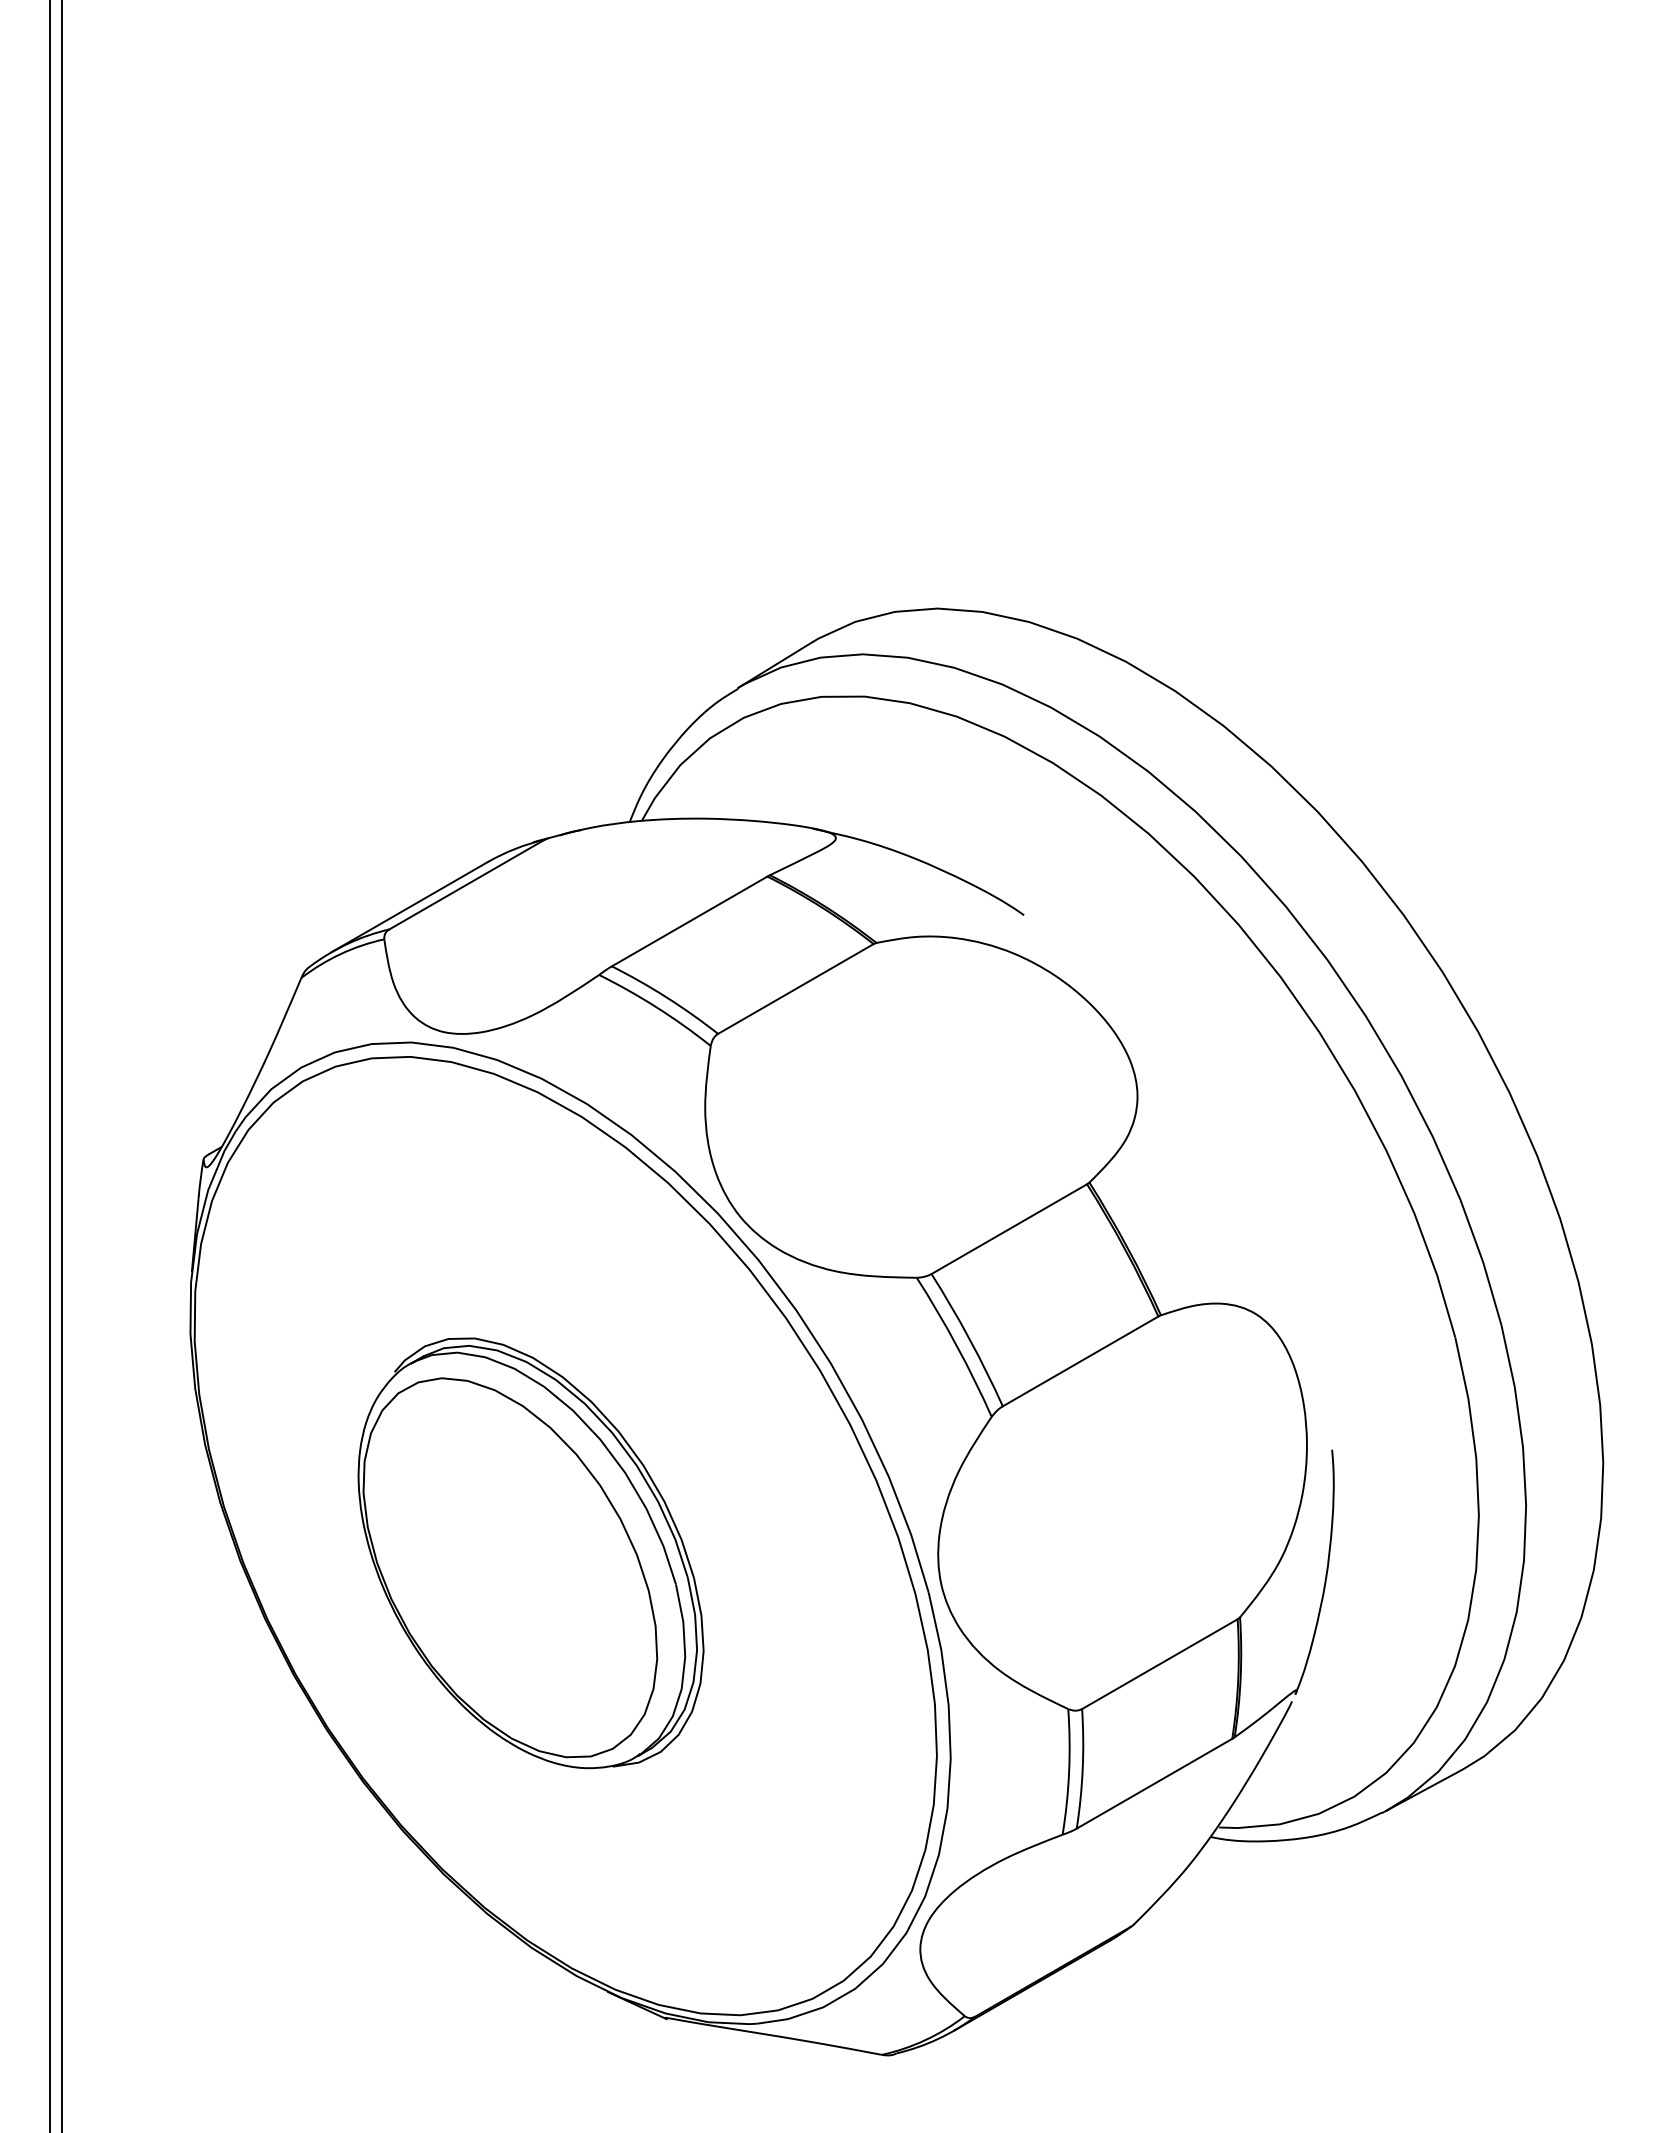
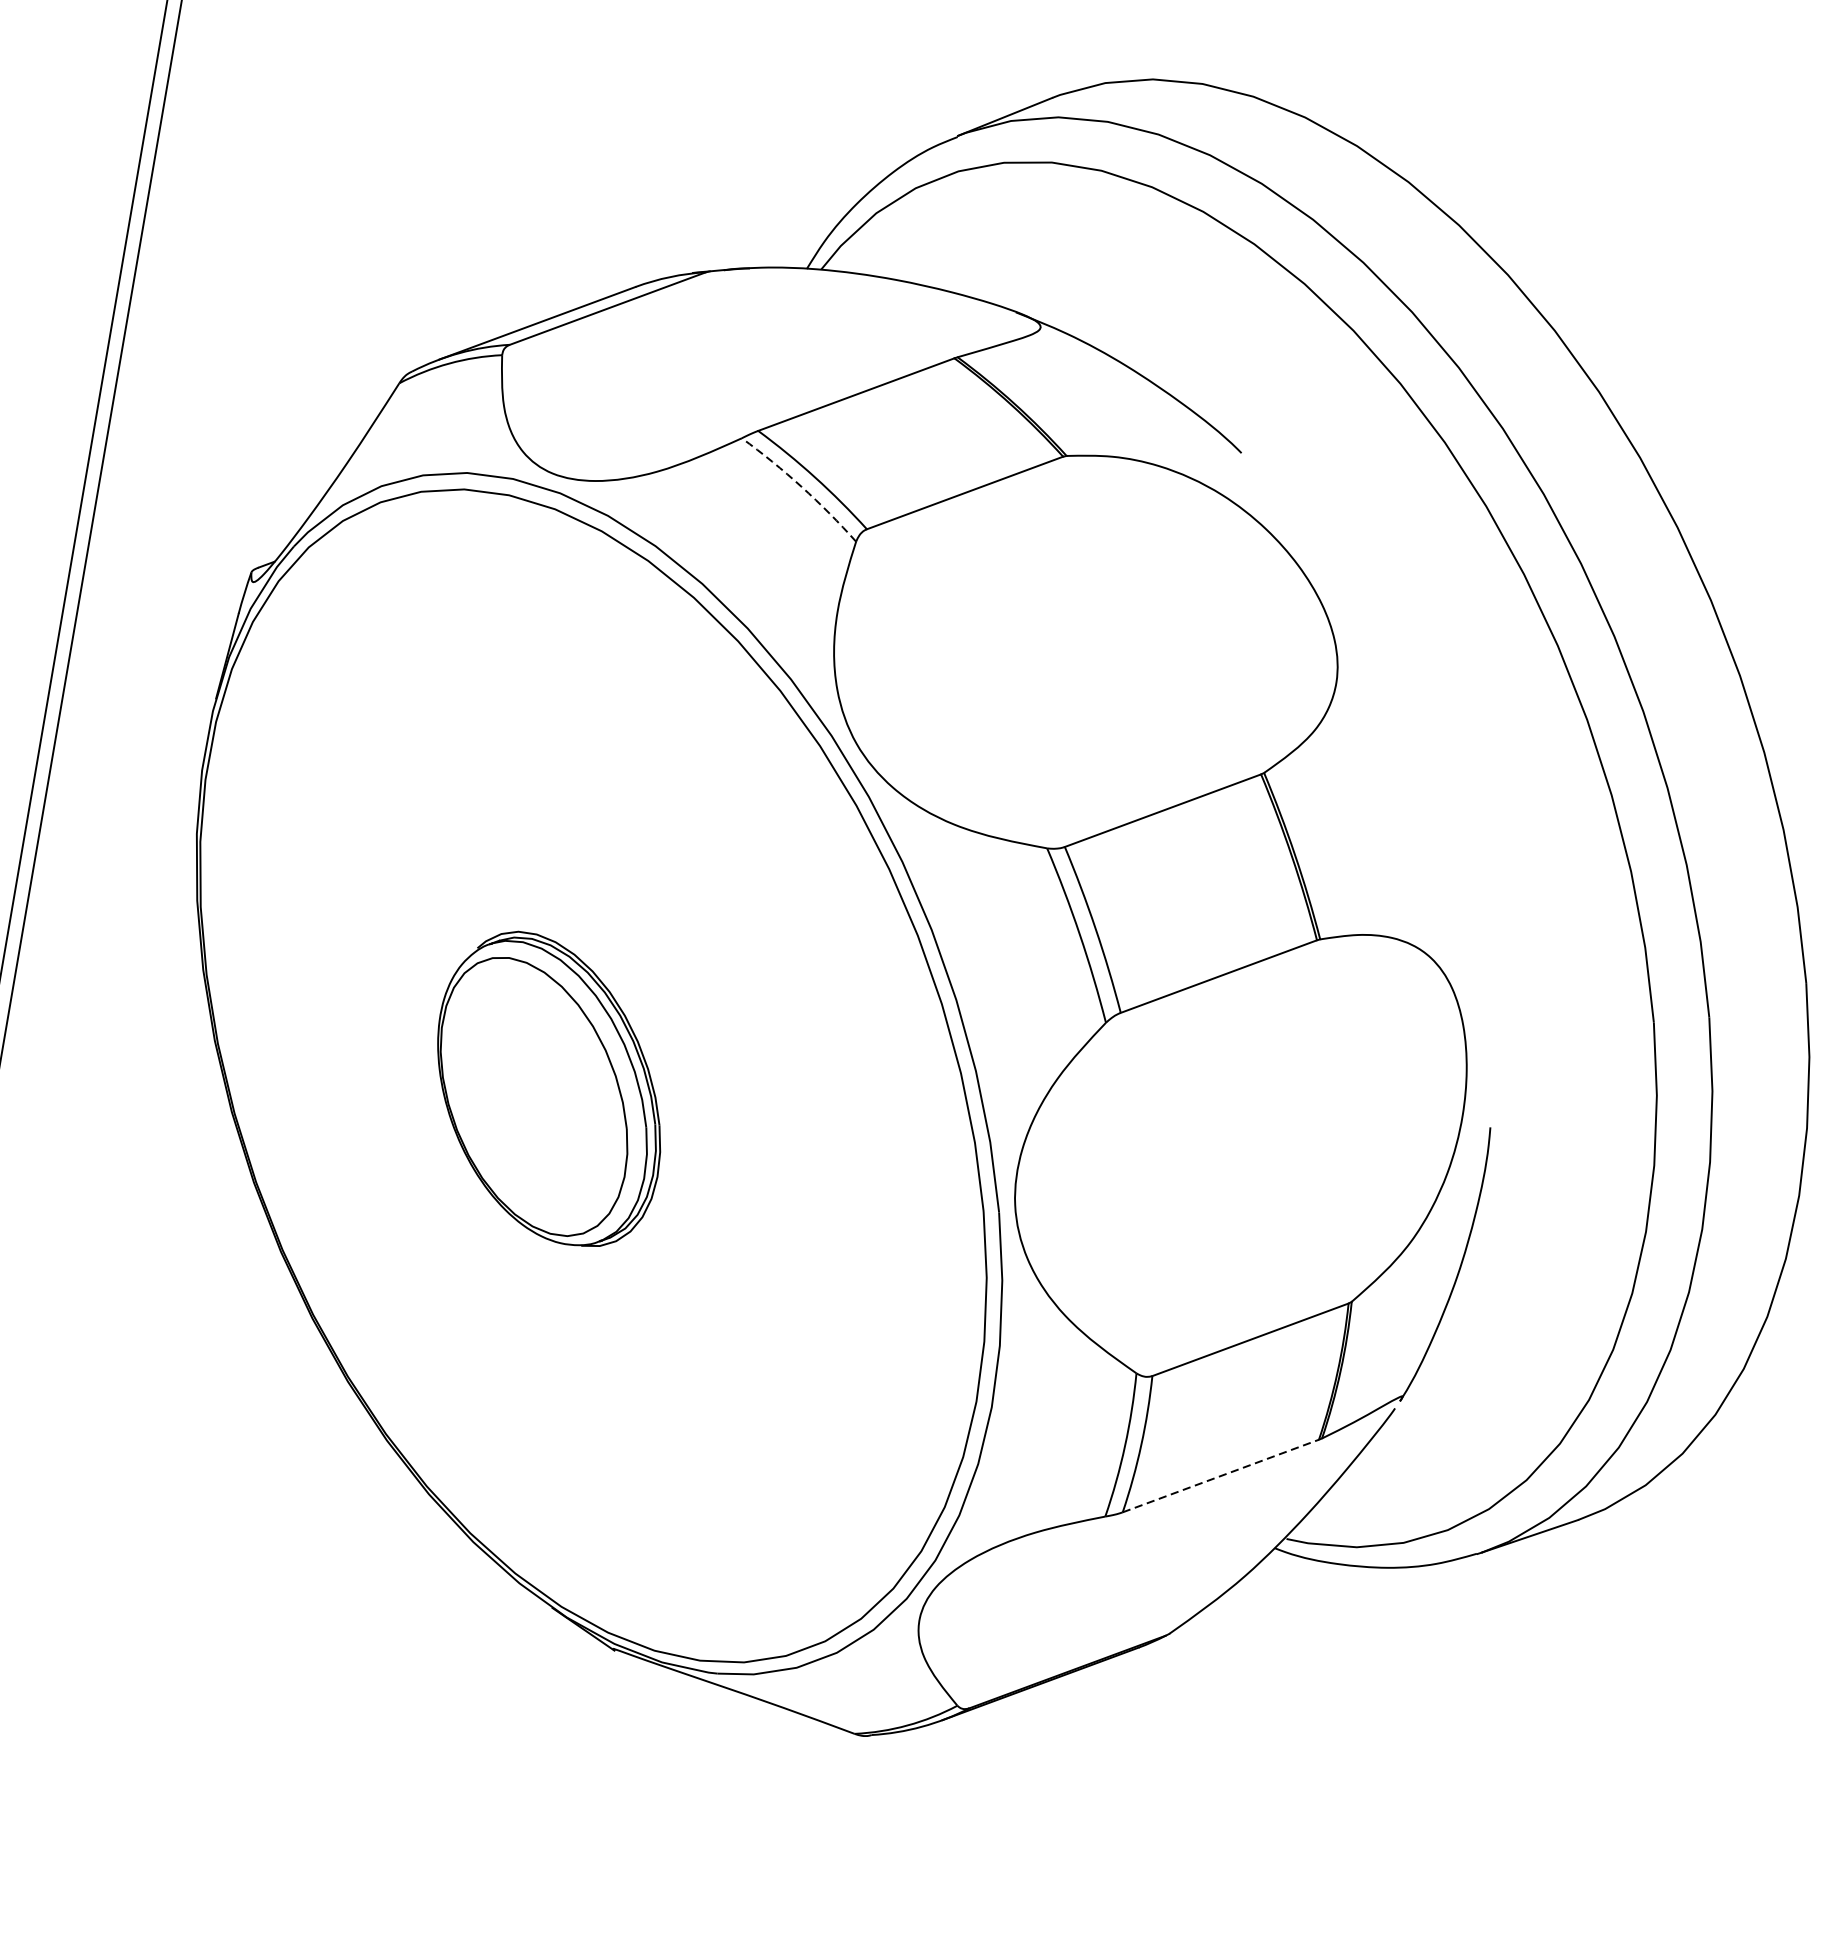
arc: (656, 1007) -> (801, 486), solid -> dashed
part: (530, 1553) -> (549, 1089), size x0.6
line: (1154, 1783) -> (1220, 1475), solid -> dashed

